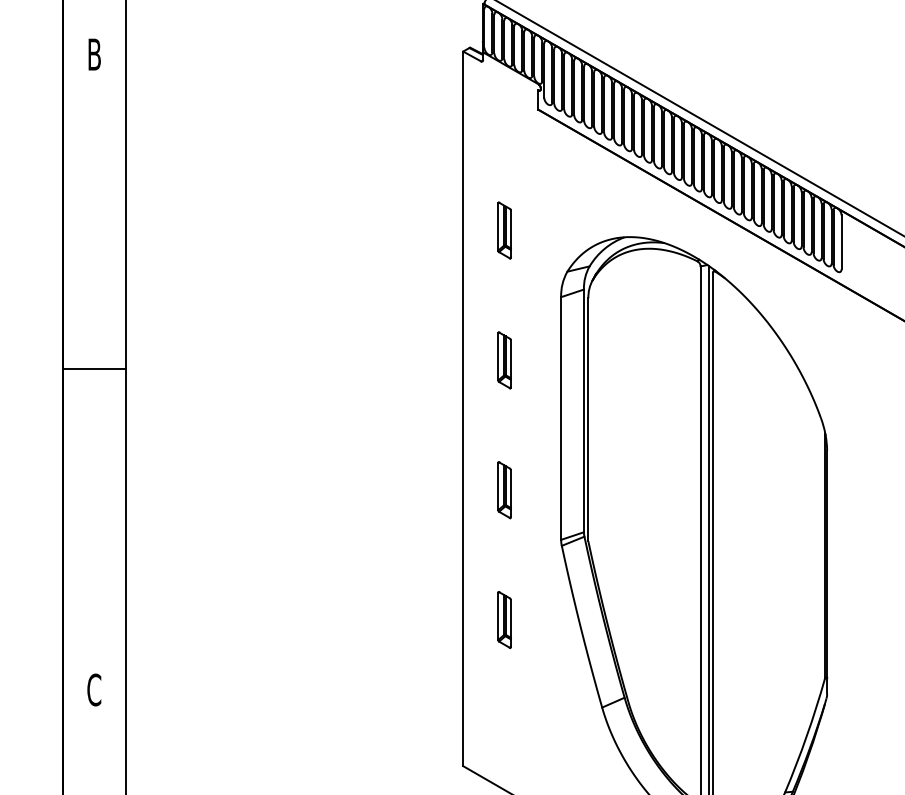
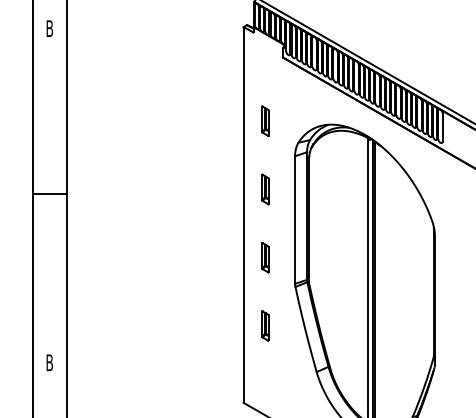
text: (94, 689) -> (49, 362), C -> B

